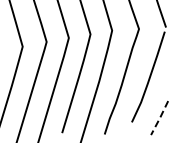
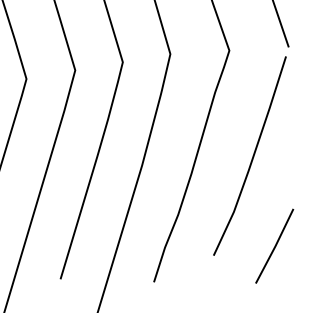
line: (160, 118) -> (276, 247), dashed -> solid

